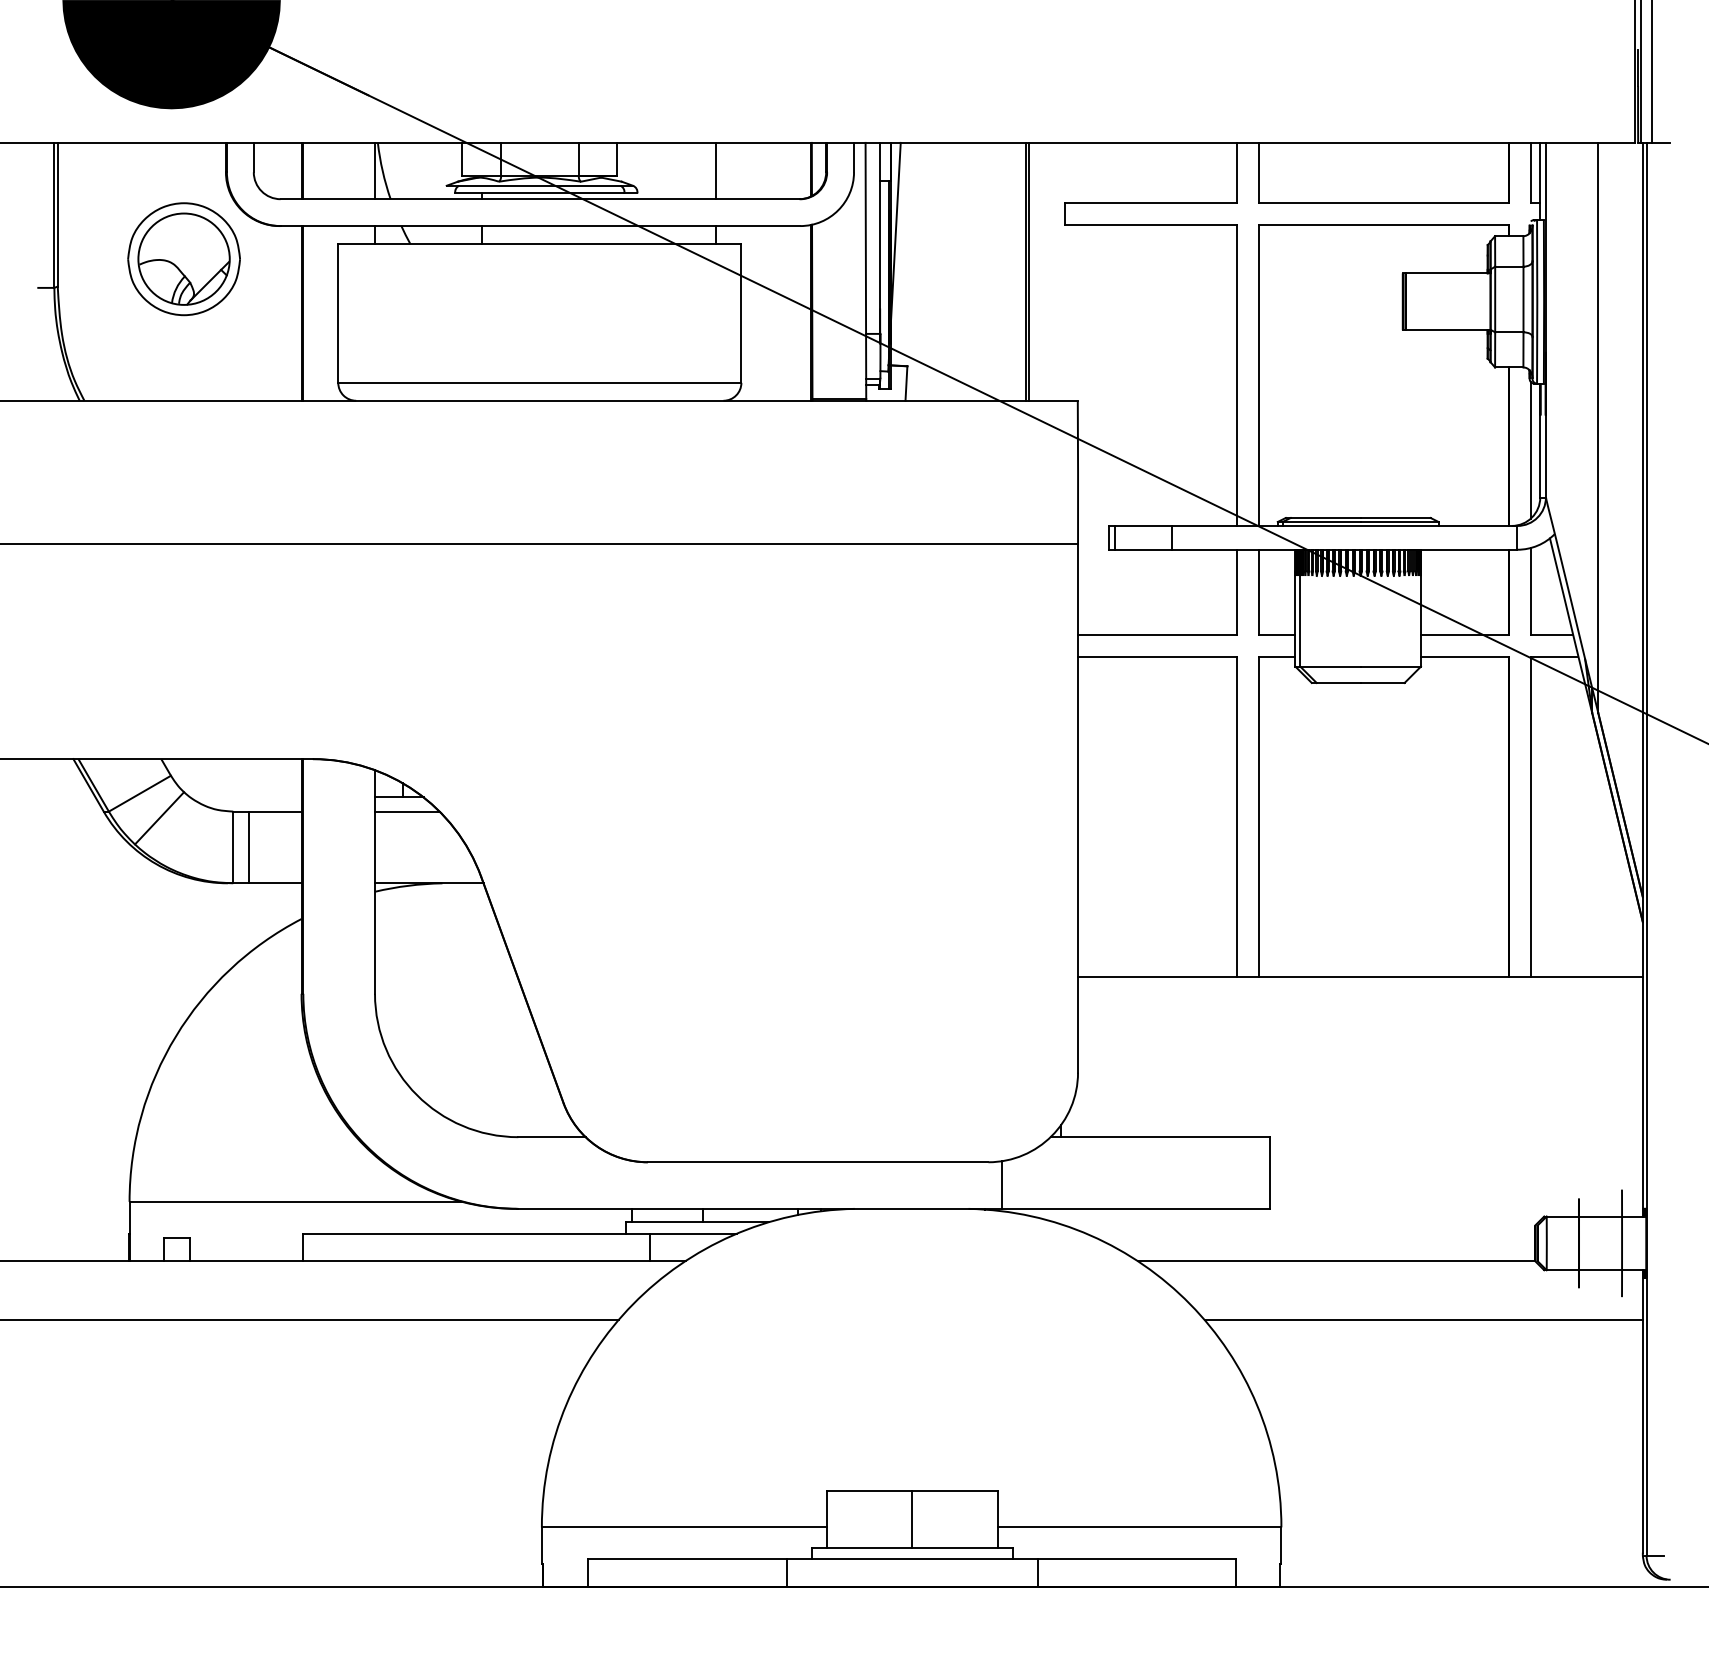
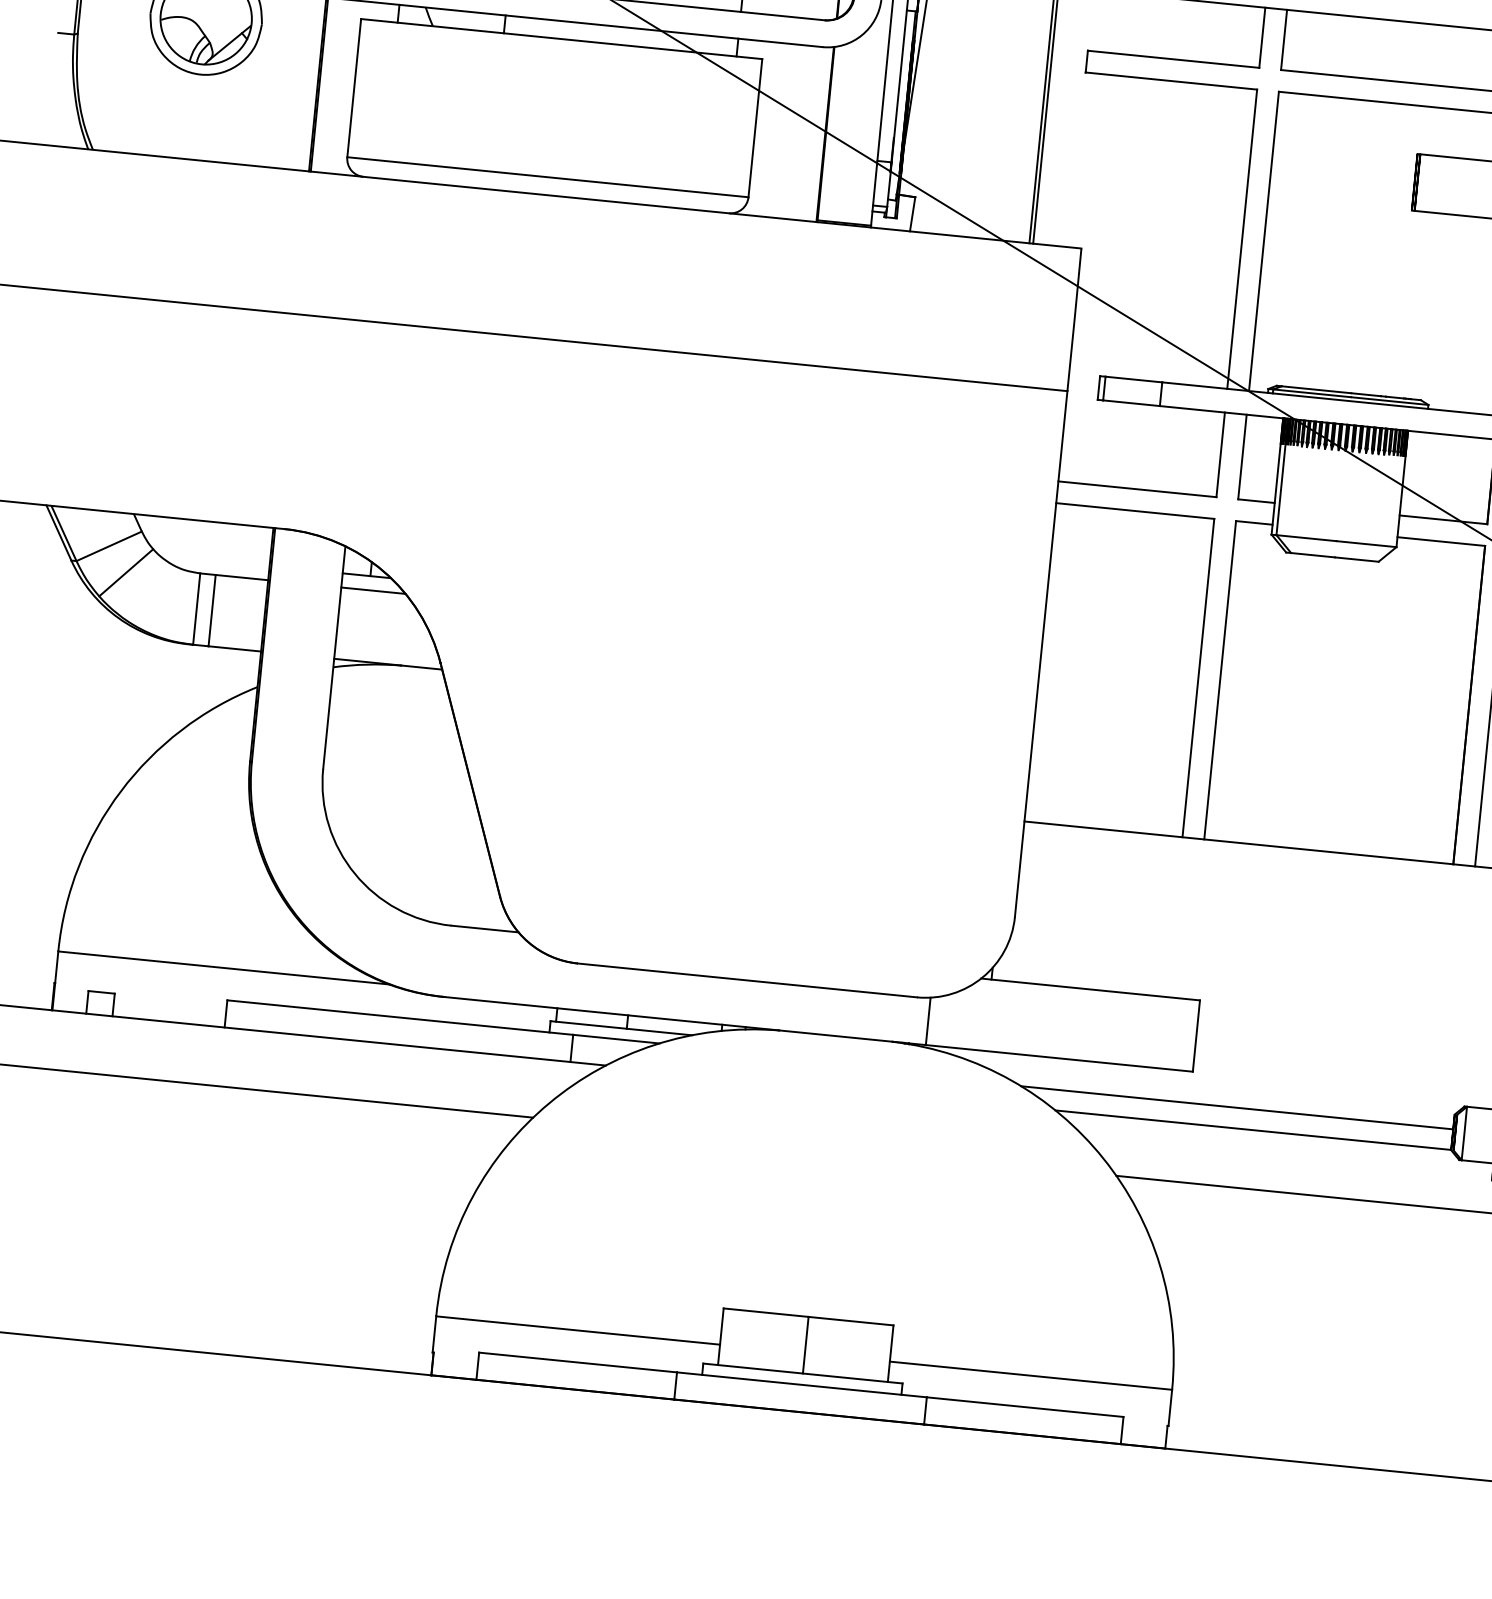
line: (1317, 1240) -> (1236, 1107), added

